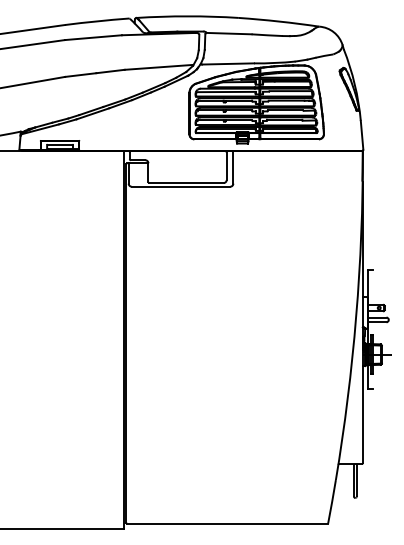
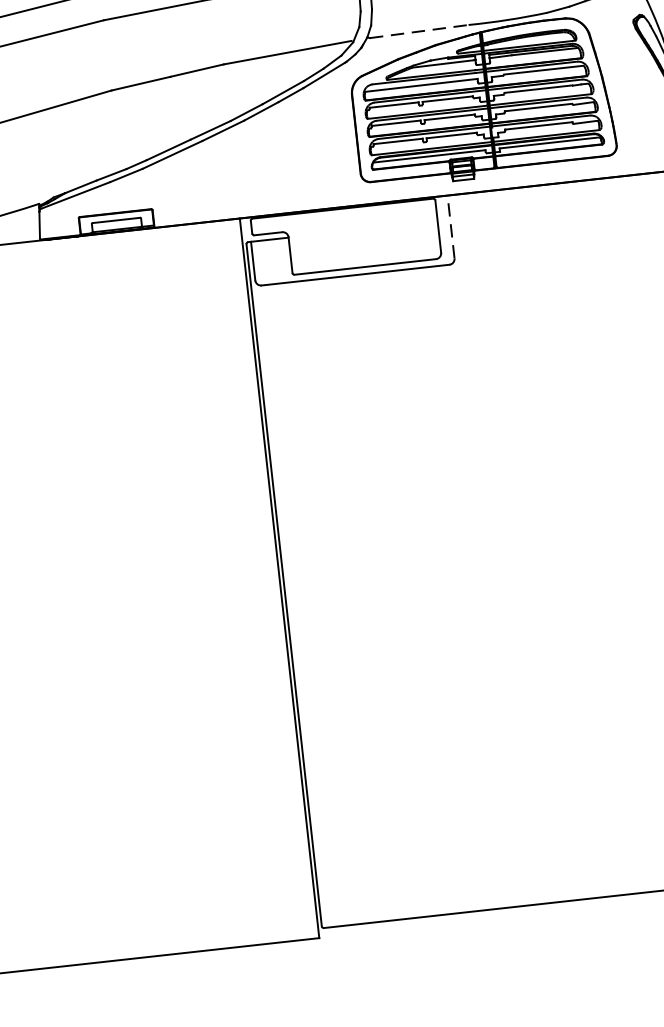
line: (228, 63) -> (420, 30), solid -> dashed
line: (233, 167) -> (451, 227), solid -> dashed

